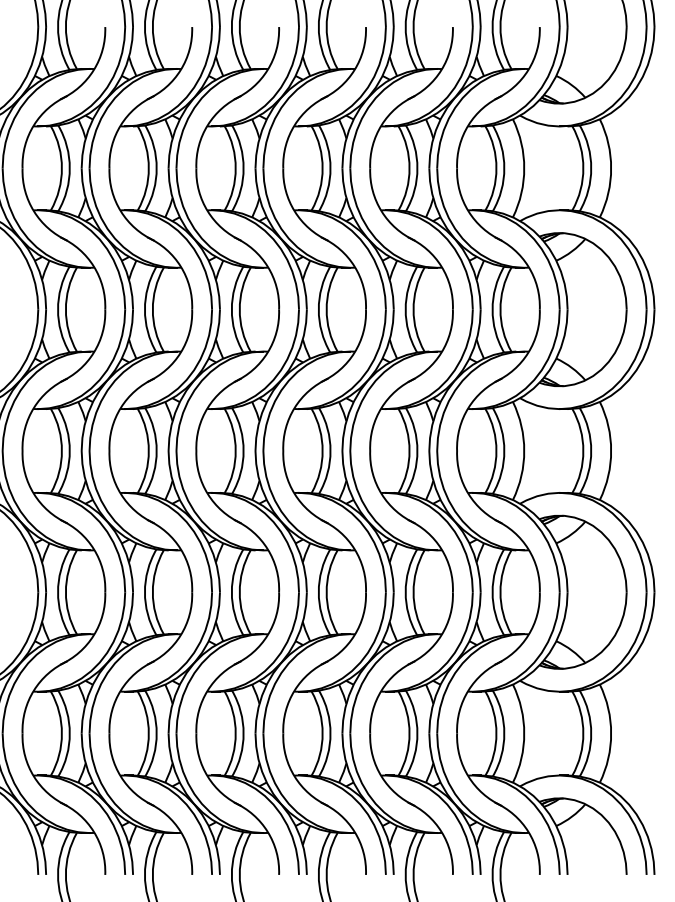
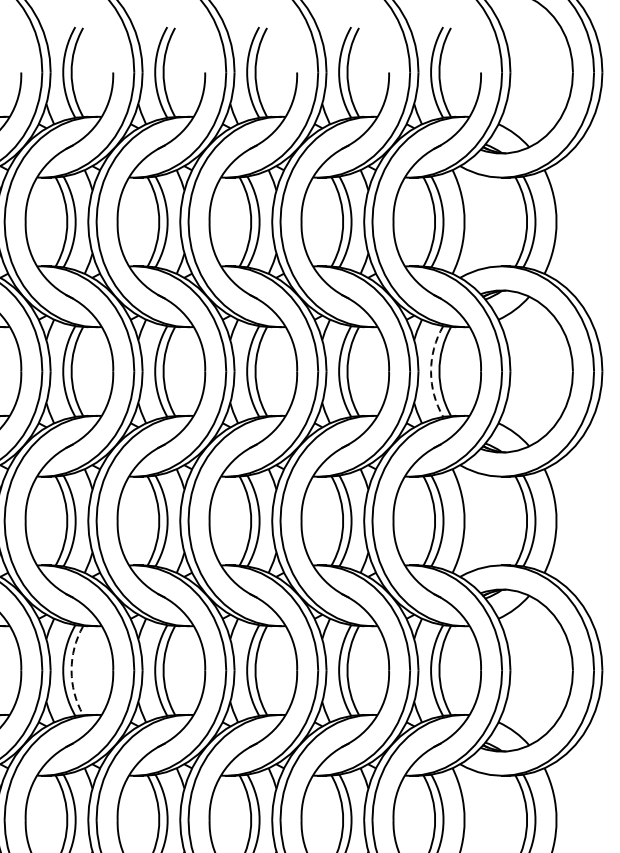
arc: (492, 309) -> (430, 371), solid -> dashed
arc: (152, 592) -> (71, 670), solid -> dashed

